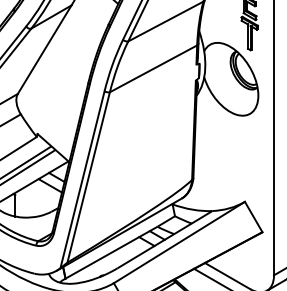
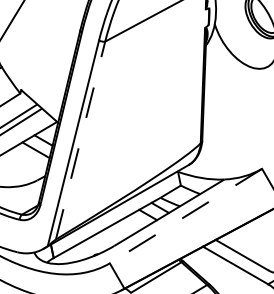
line: (88, 177) -> (80, 140), solid -> dashed
line: (178, 242) -> (184, 216), solid -> dashed

